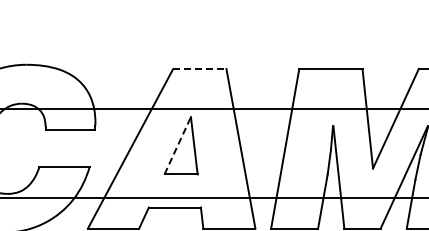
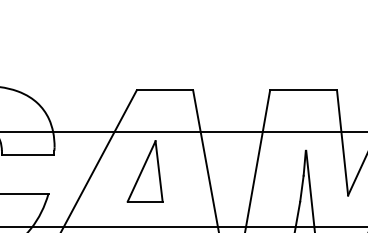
line: (199, 69) -> (164, 90), dashed -> solid
line: (177, 145) -> (141, 171), dashed -> solid

